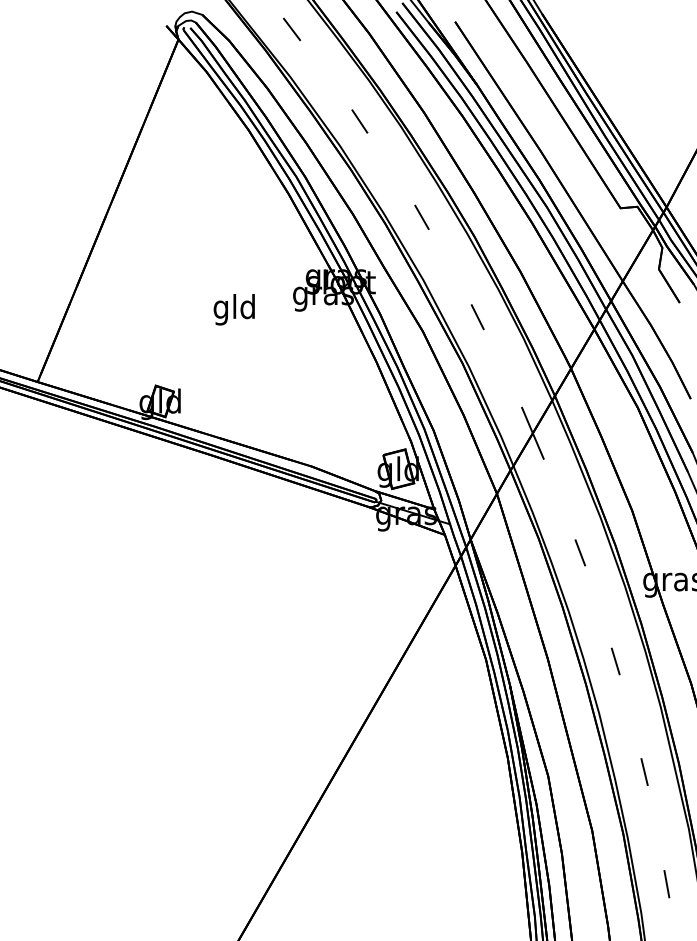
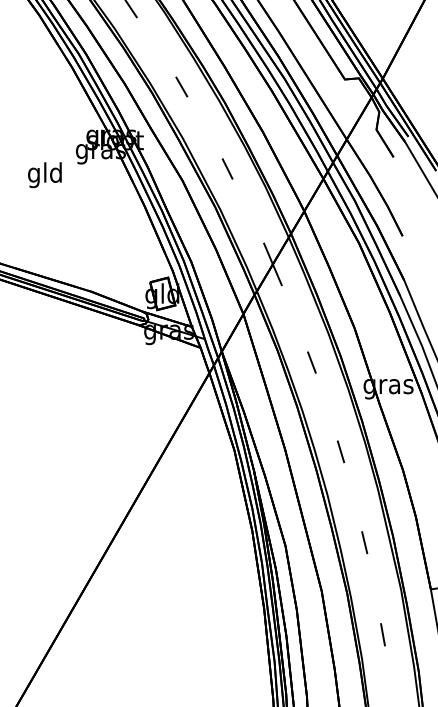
text: (233, 309) -> (44, 175), moved

